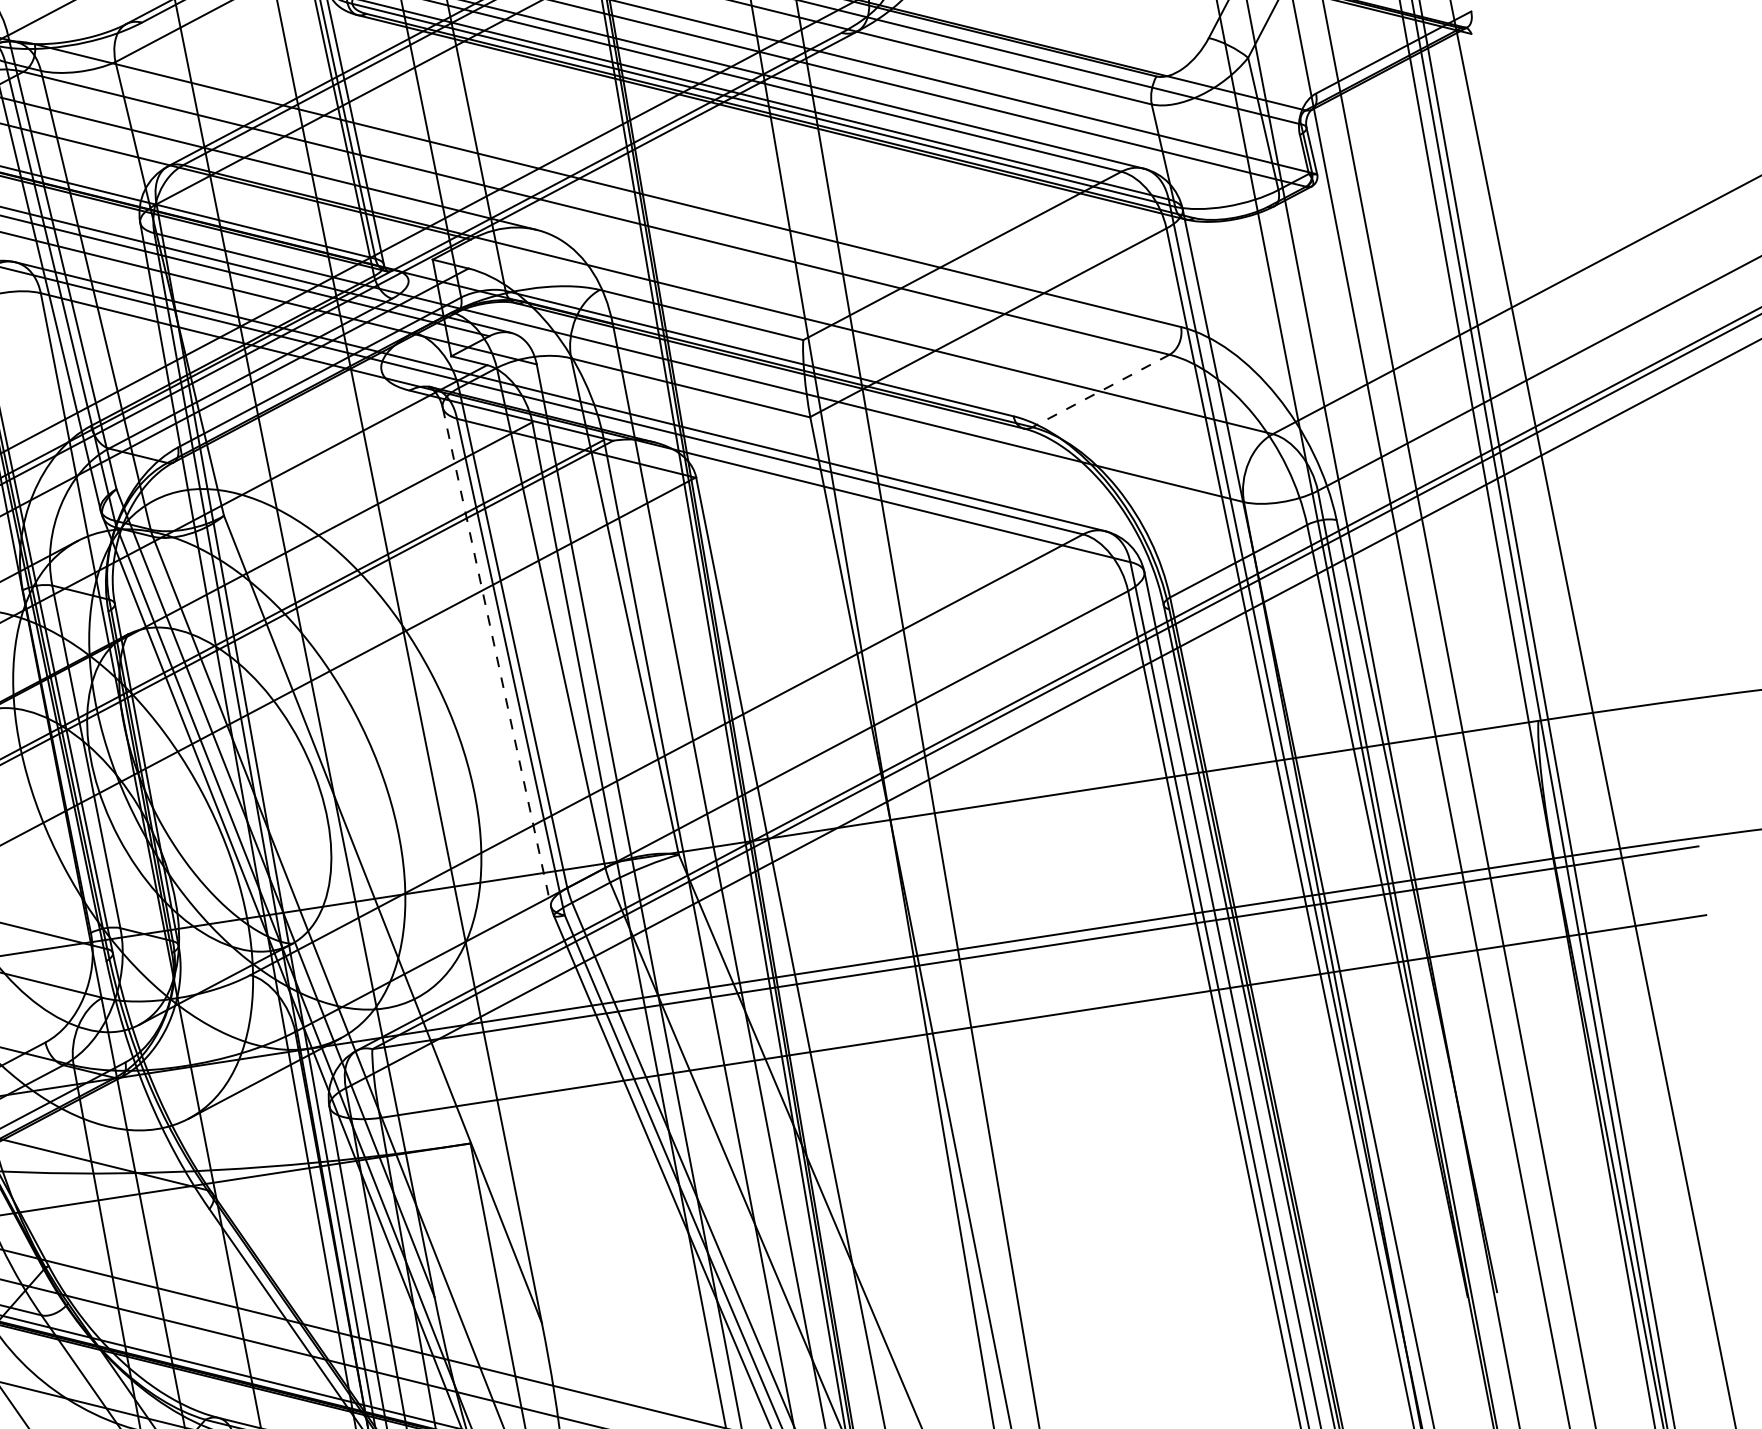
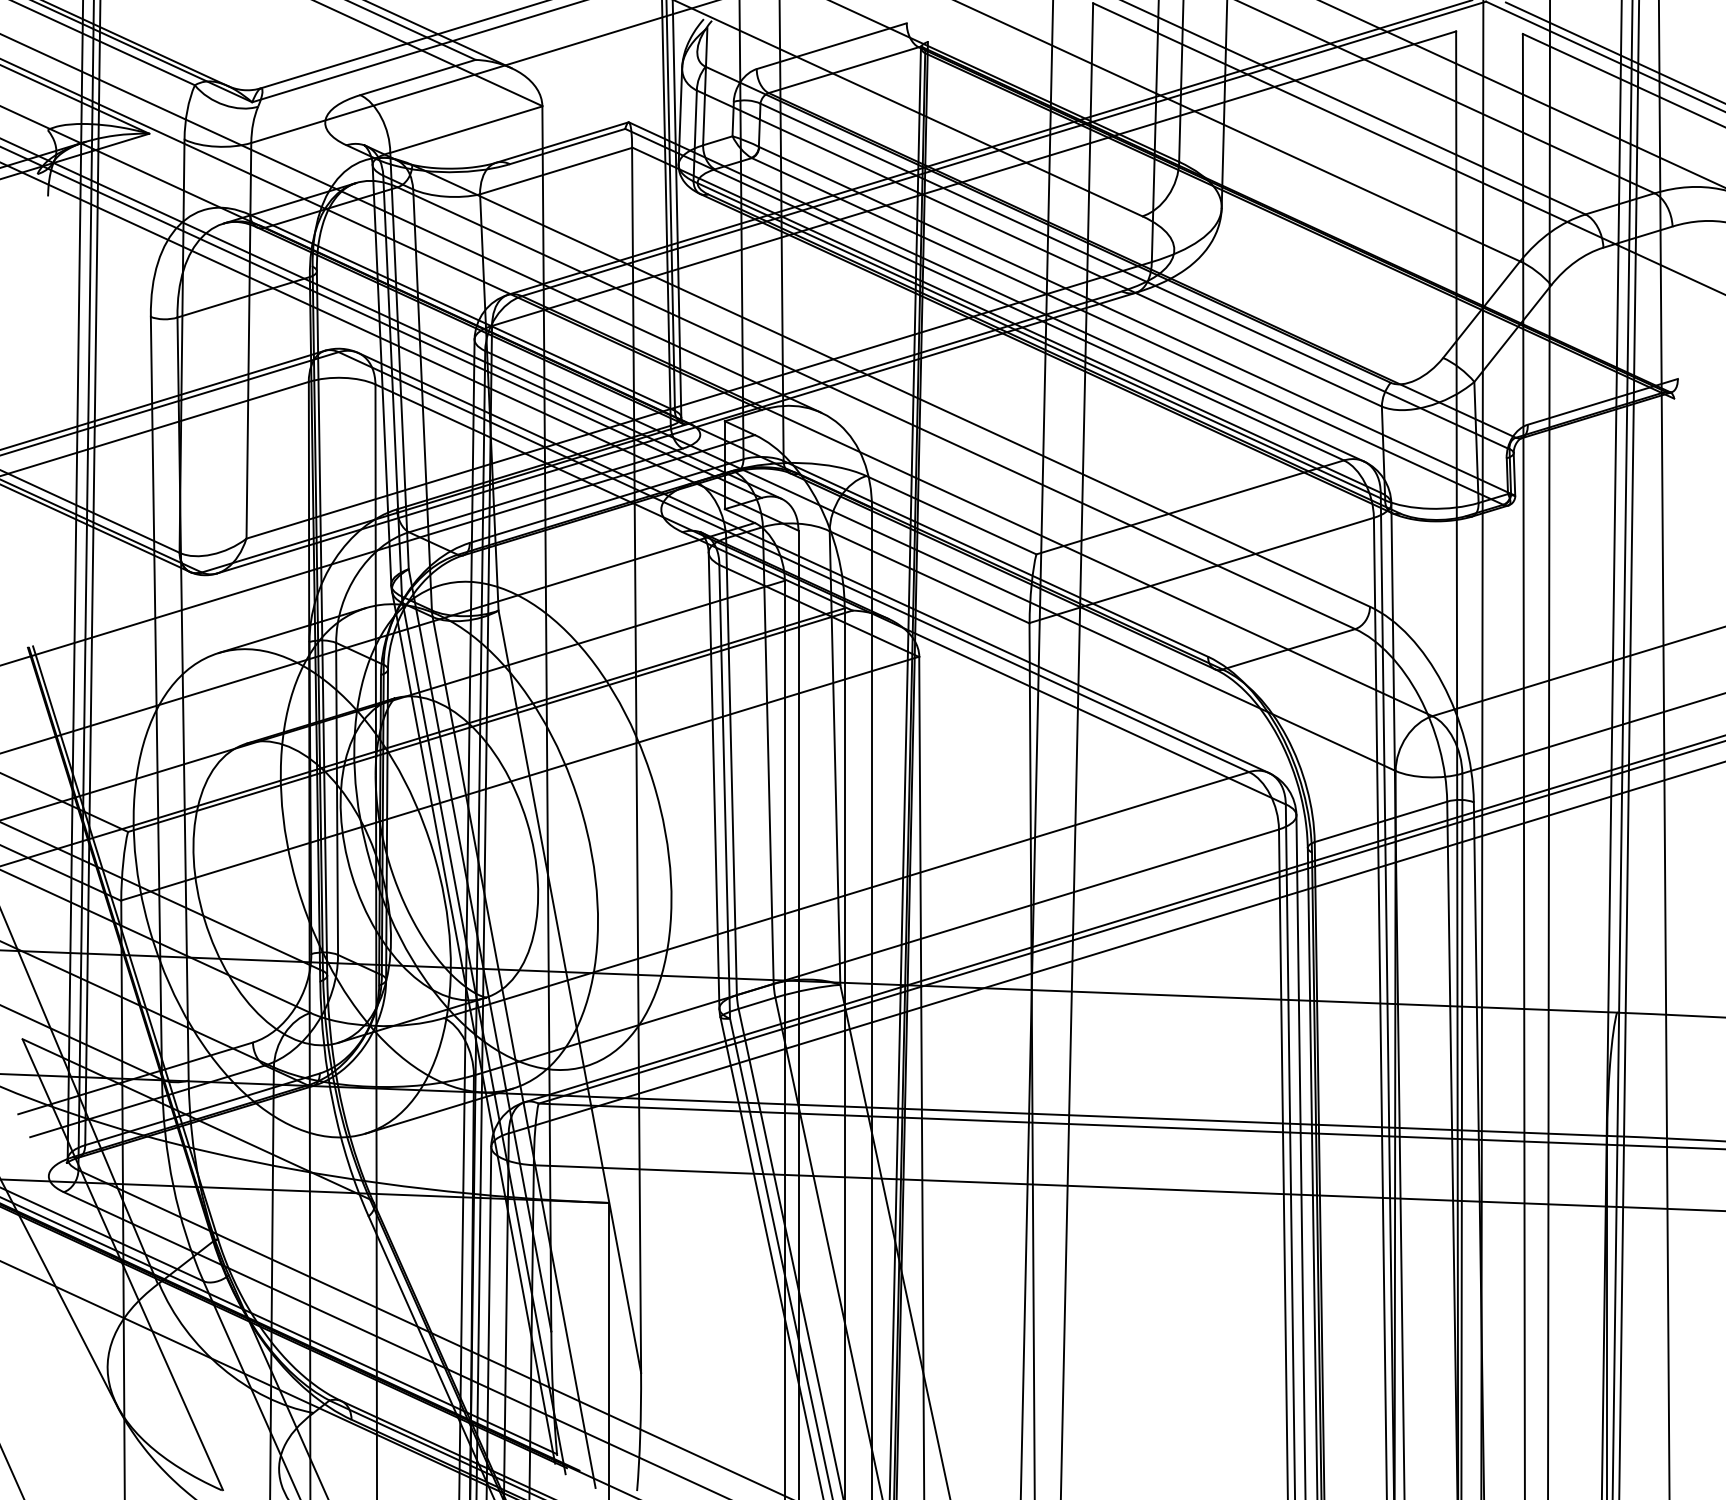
line: (1100, 391) -> (1288, 649), dashed -> solid
line: (497, 656) -> (714, 780), dashed -> solid

